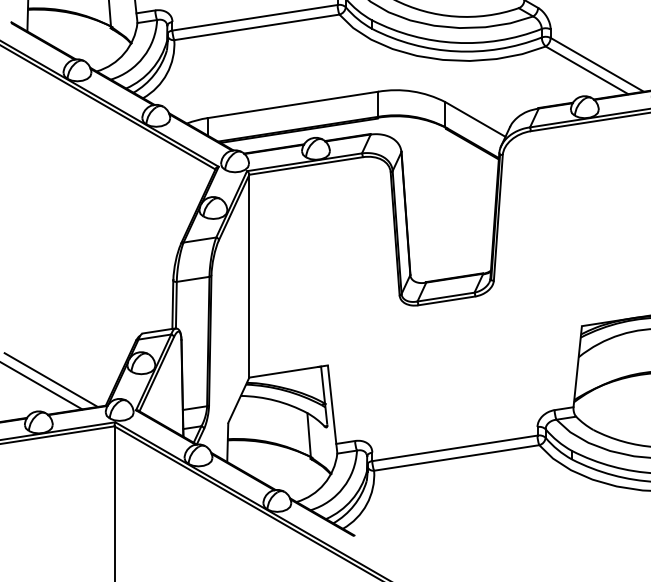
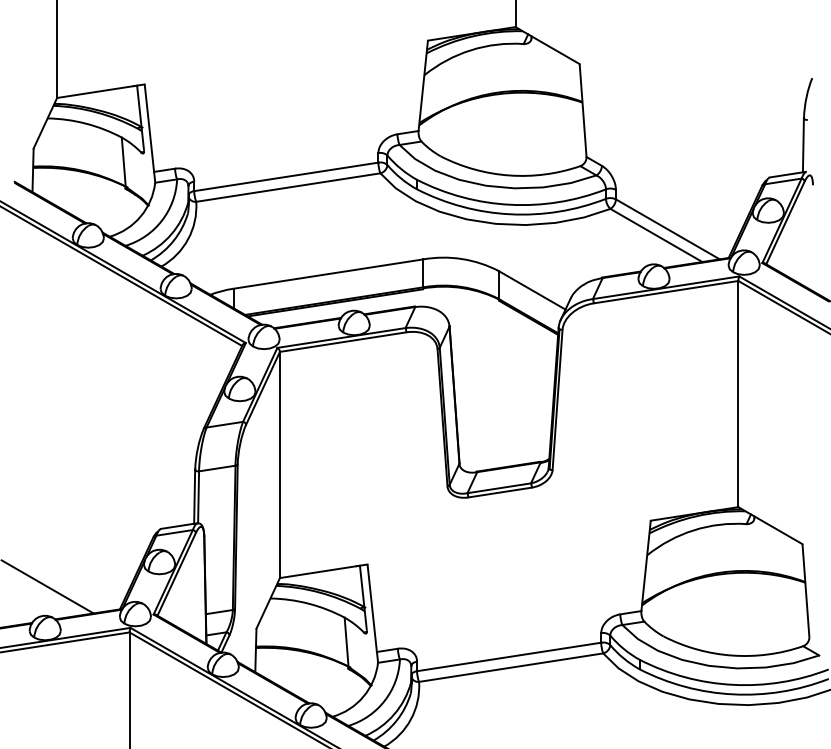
line: (51, 379) -> (59, 580), removed

